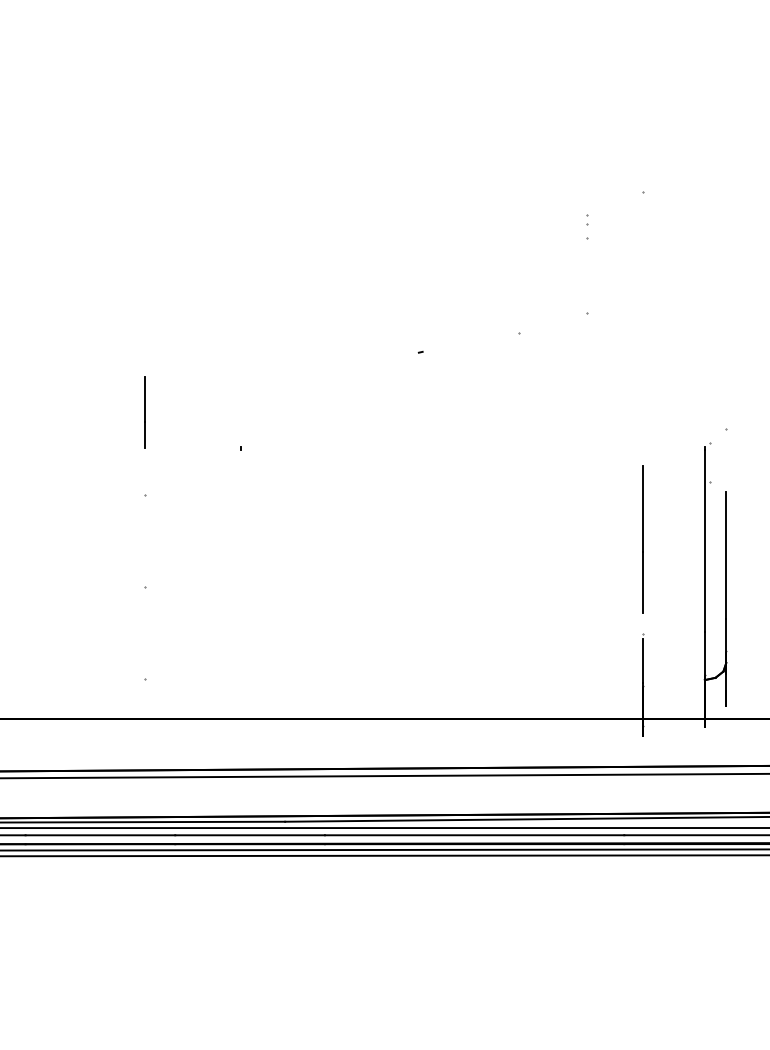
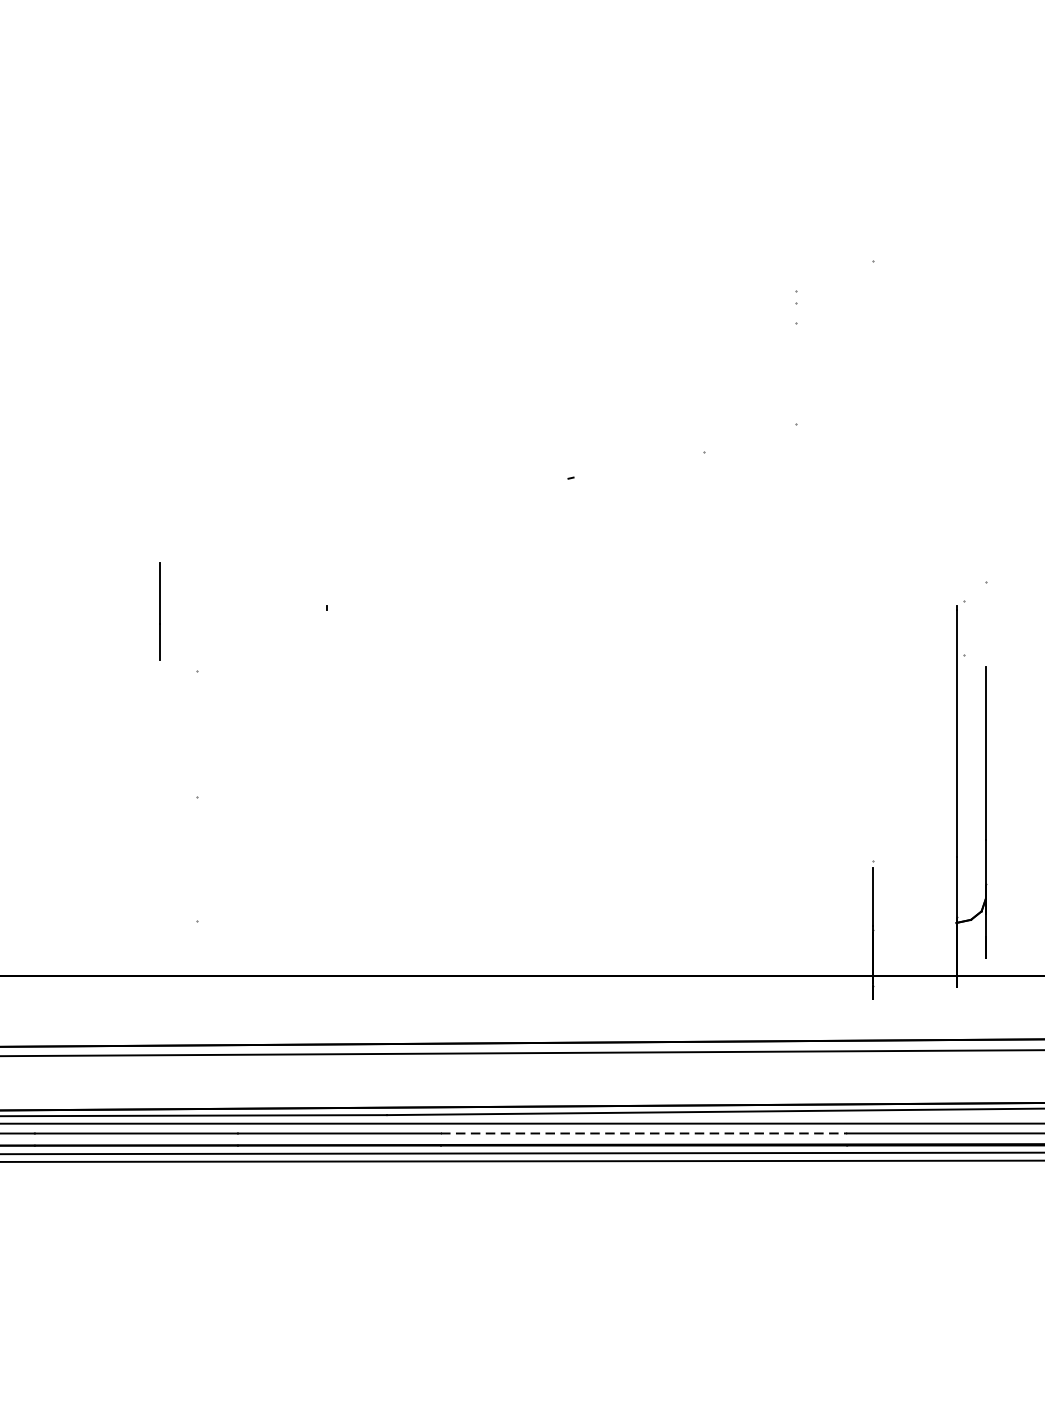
line: (144, 412) -> (159, 611), moved
line: (642, 539) -> (871, 732), removed
line: (474, 835) -> (643, 1133), solid -> dashed

